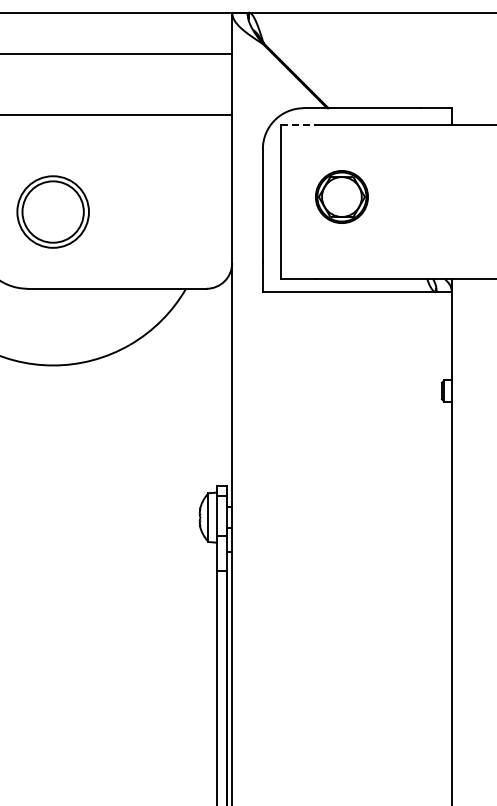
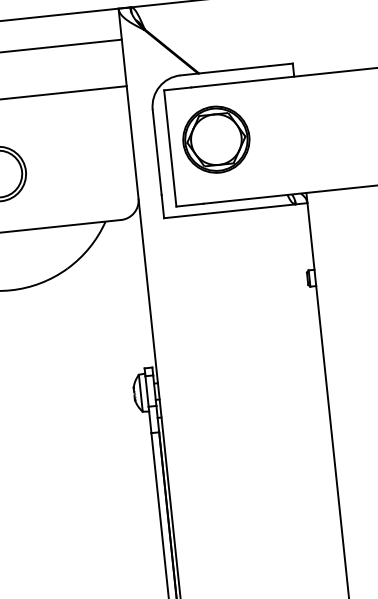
line: (298, 125) -> (177, 88), dashed -> solid
part: (341, 196) -> (216, 139), size x1.67

